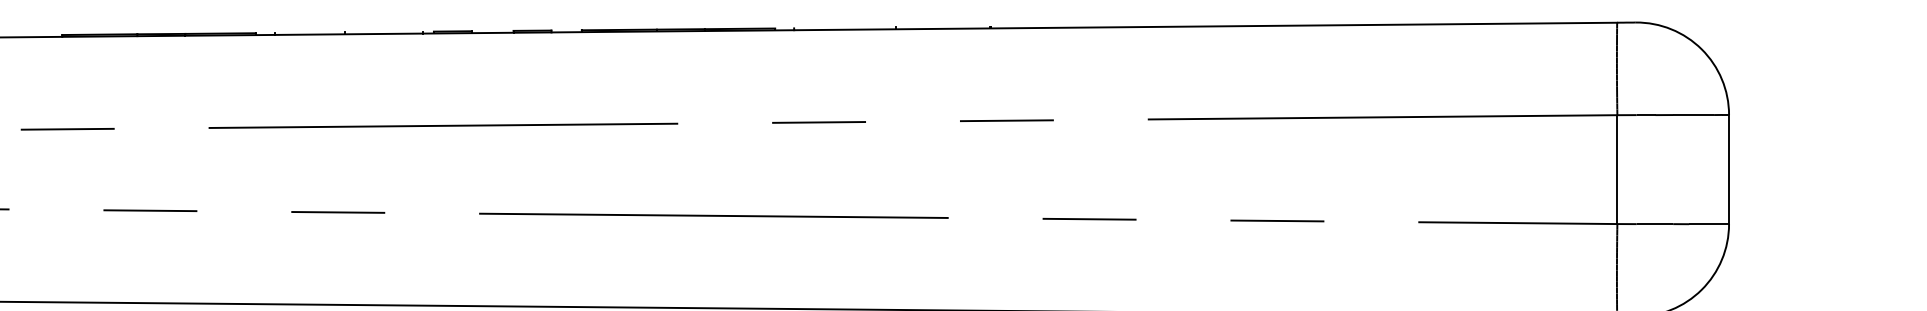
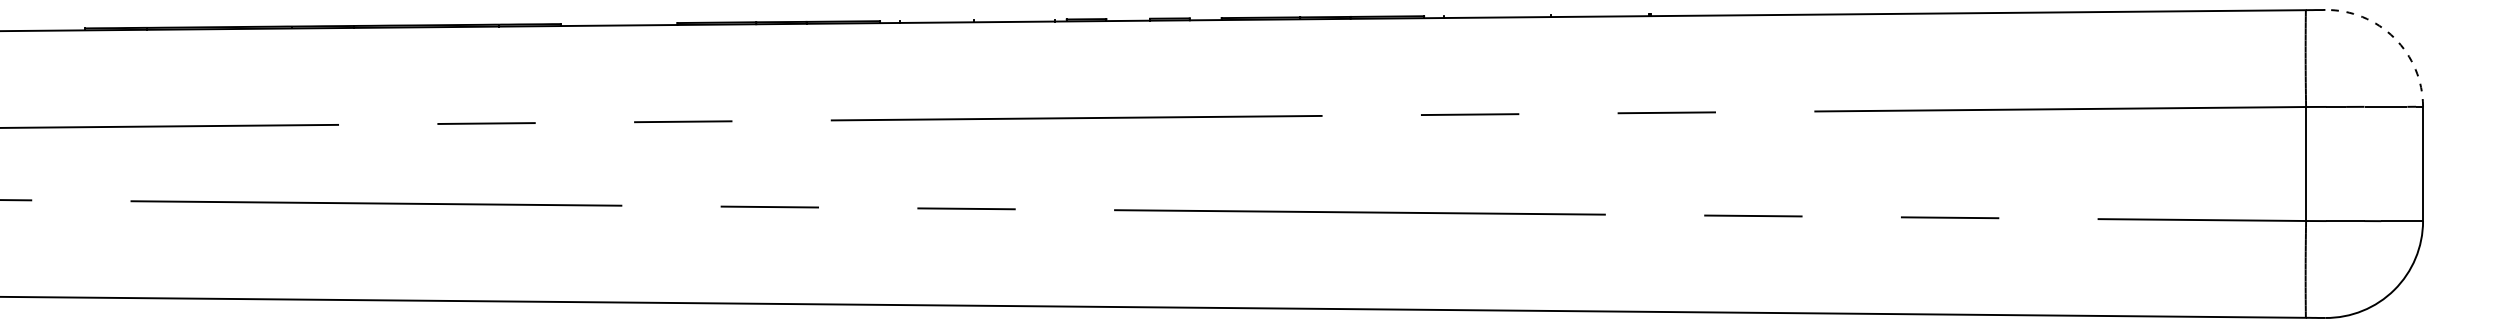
arc: (1701, 49) -> (2394, 38), solid -> dashed

